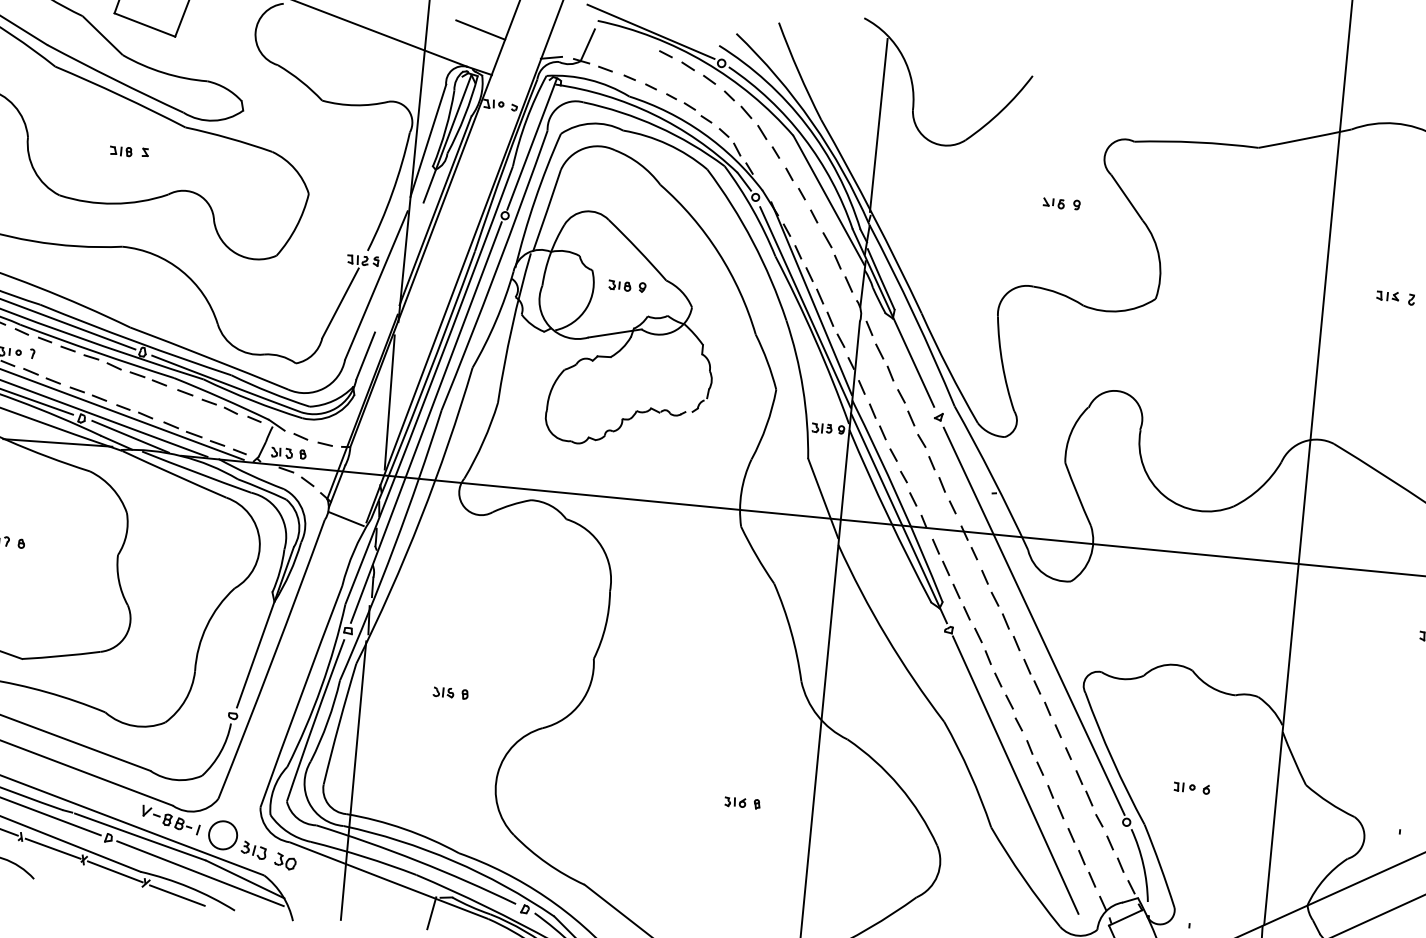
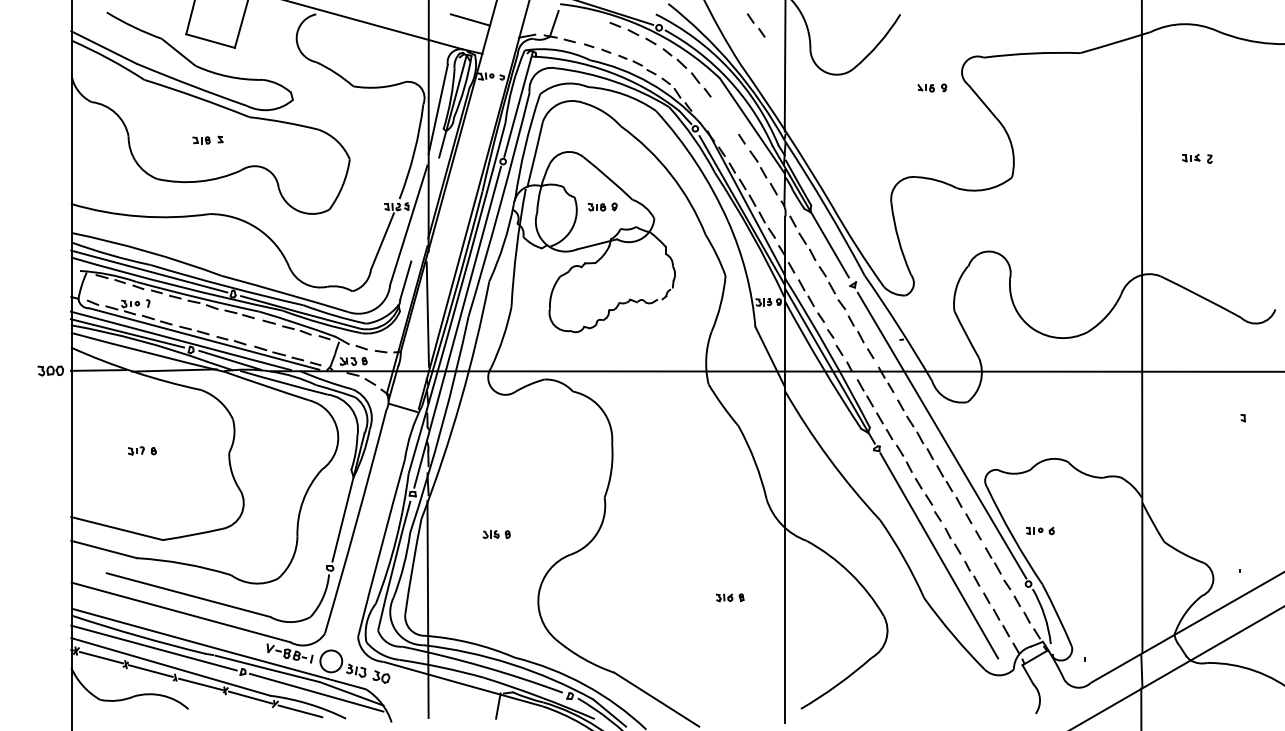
part: (794, 183) -> (755, 25), moved
part: (1062, 203) -> (932, 87), moved
part: (1192, 787) -> (1040, 530), moved

